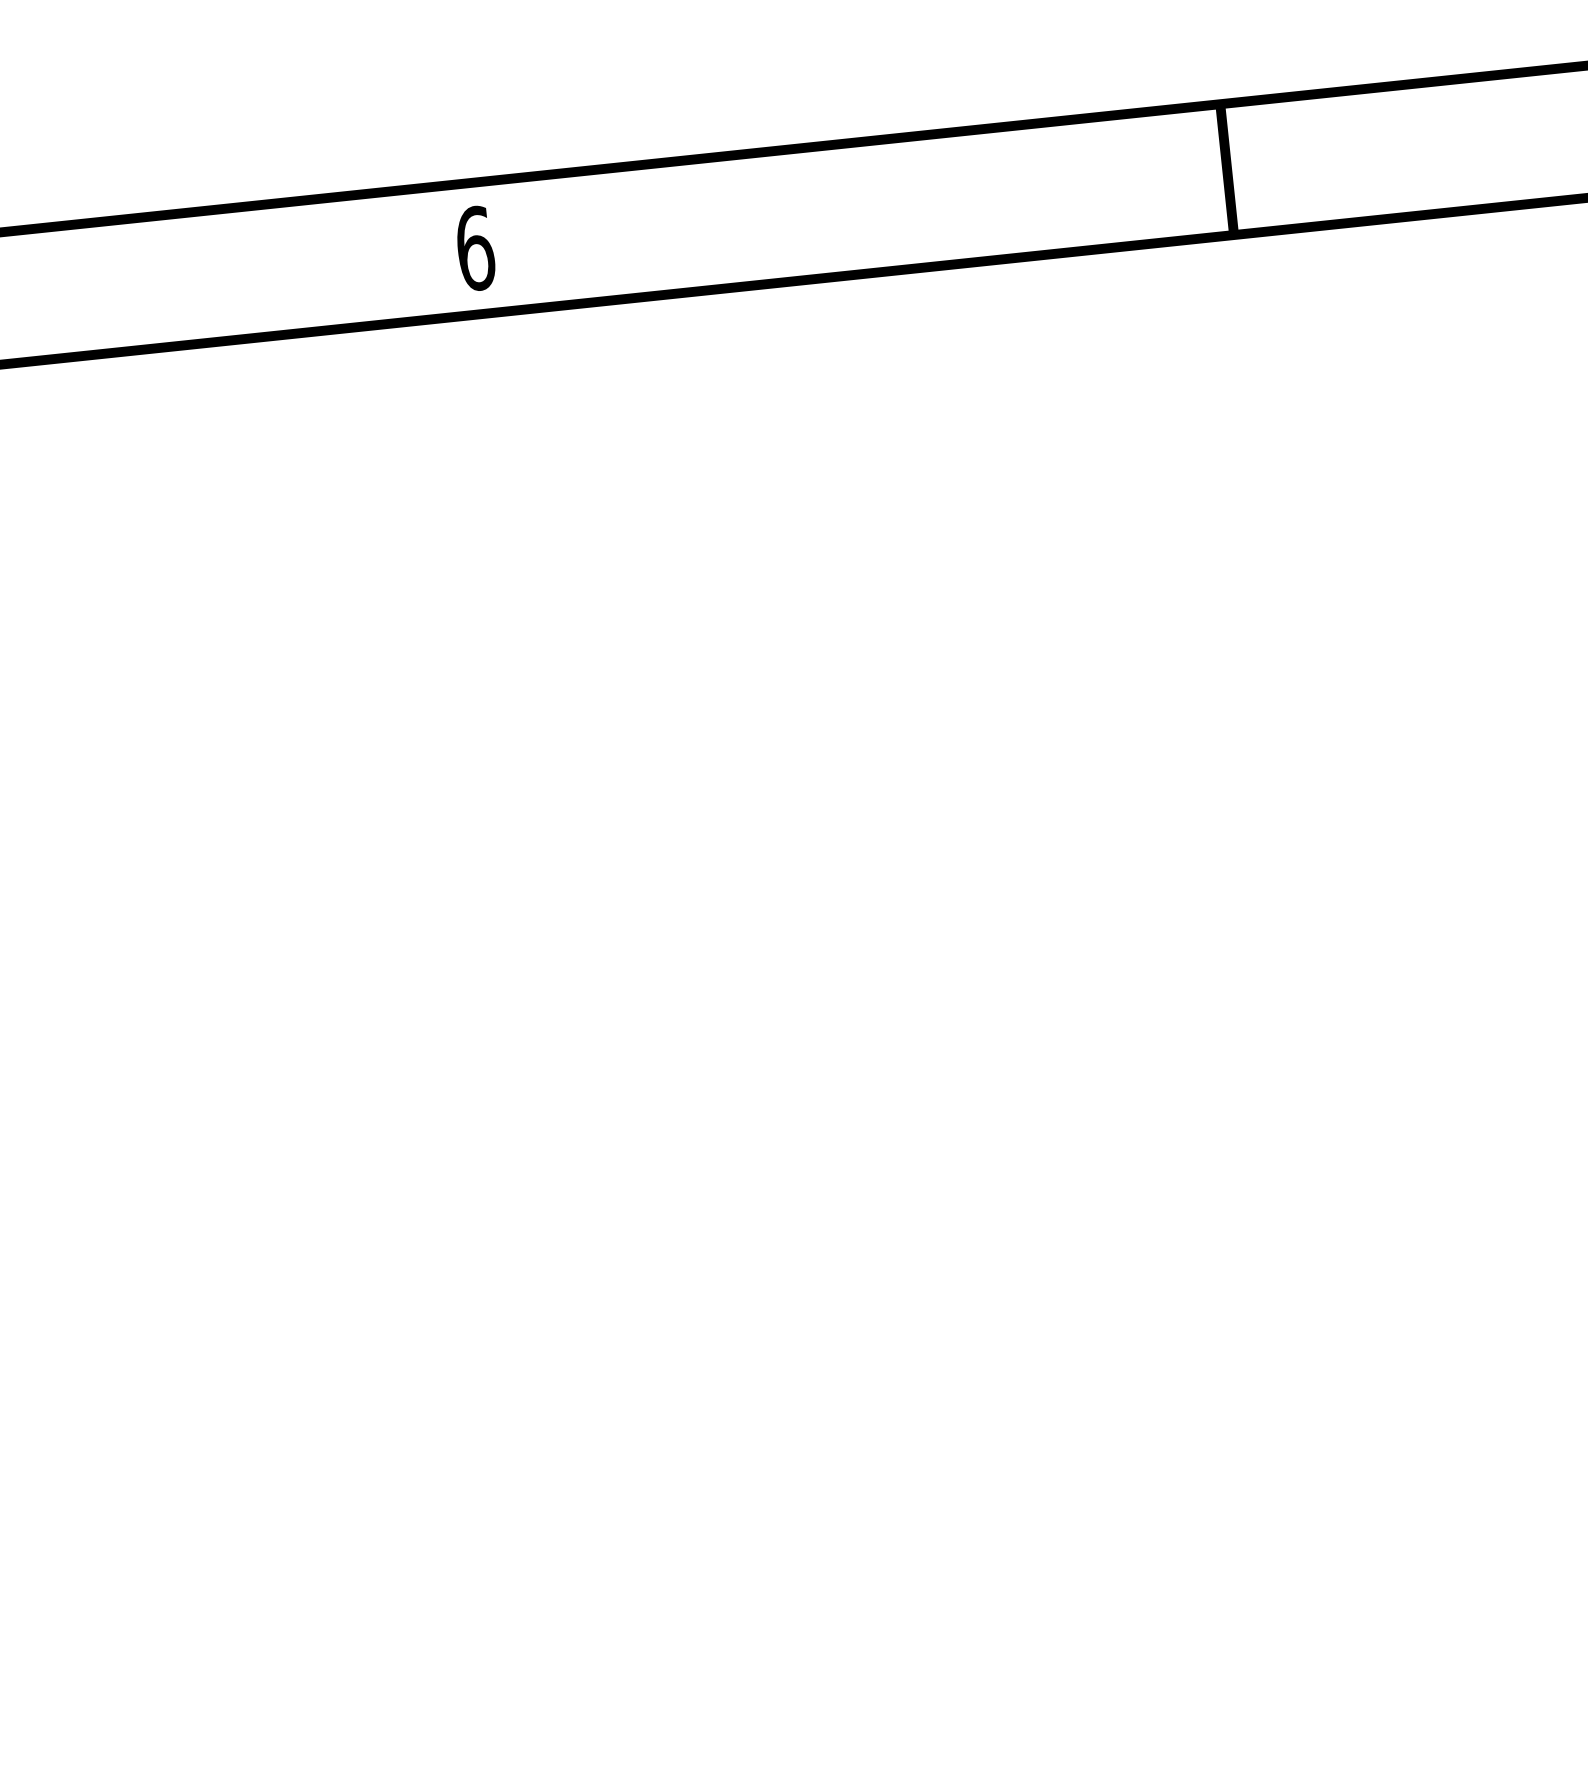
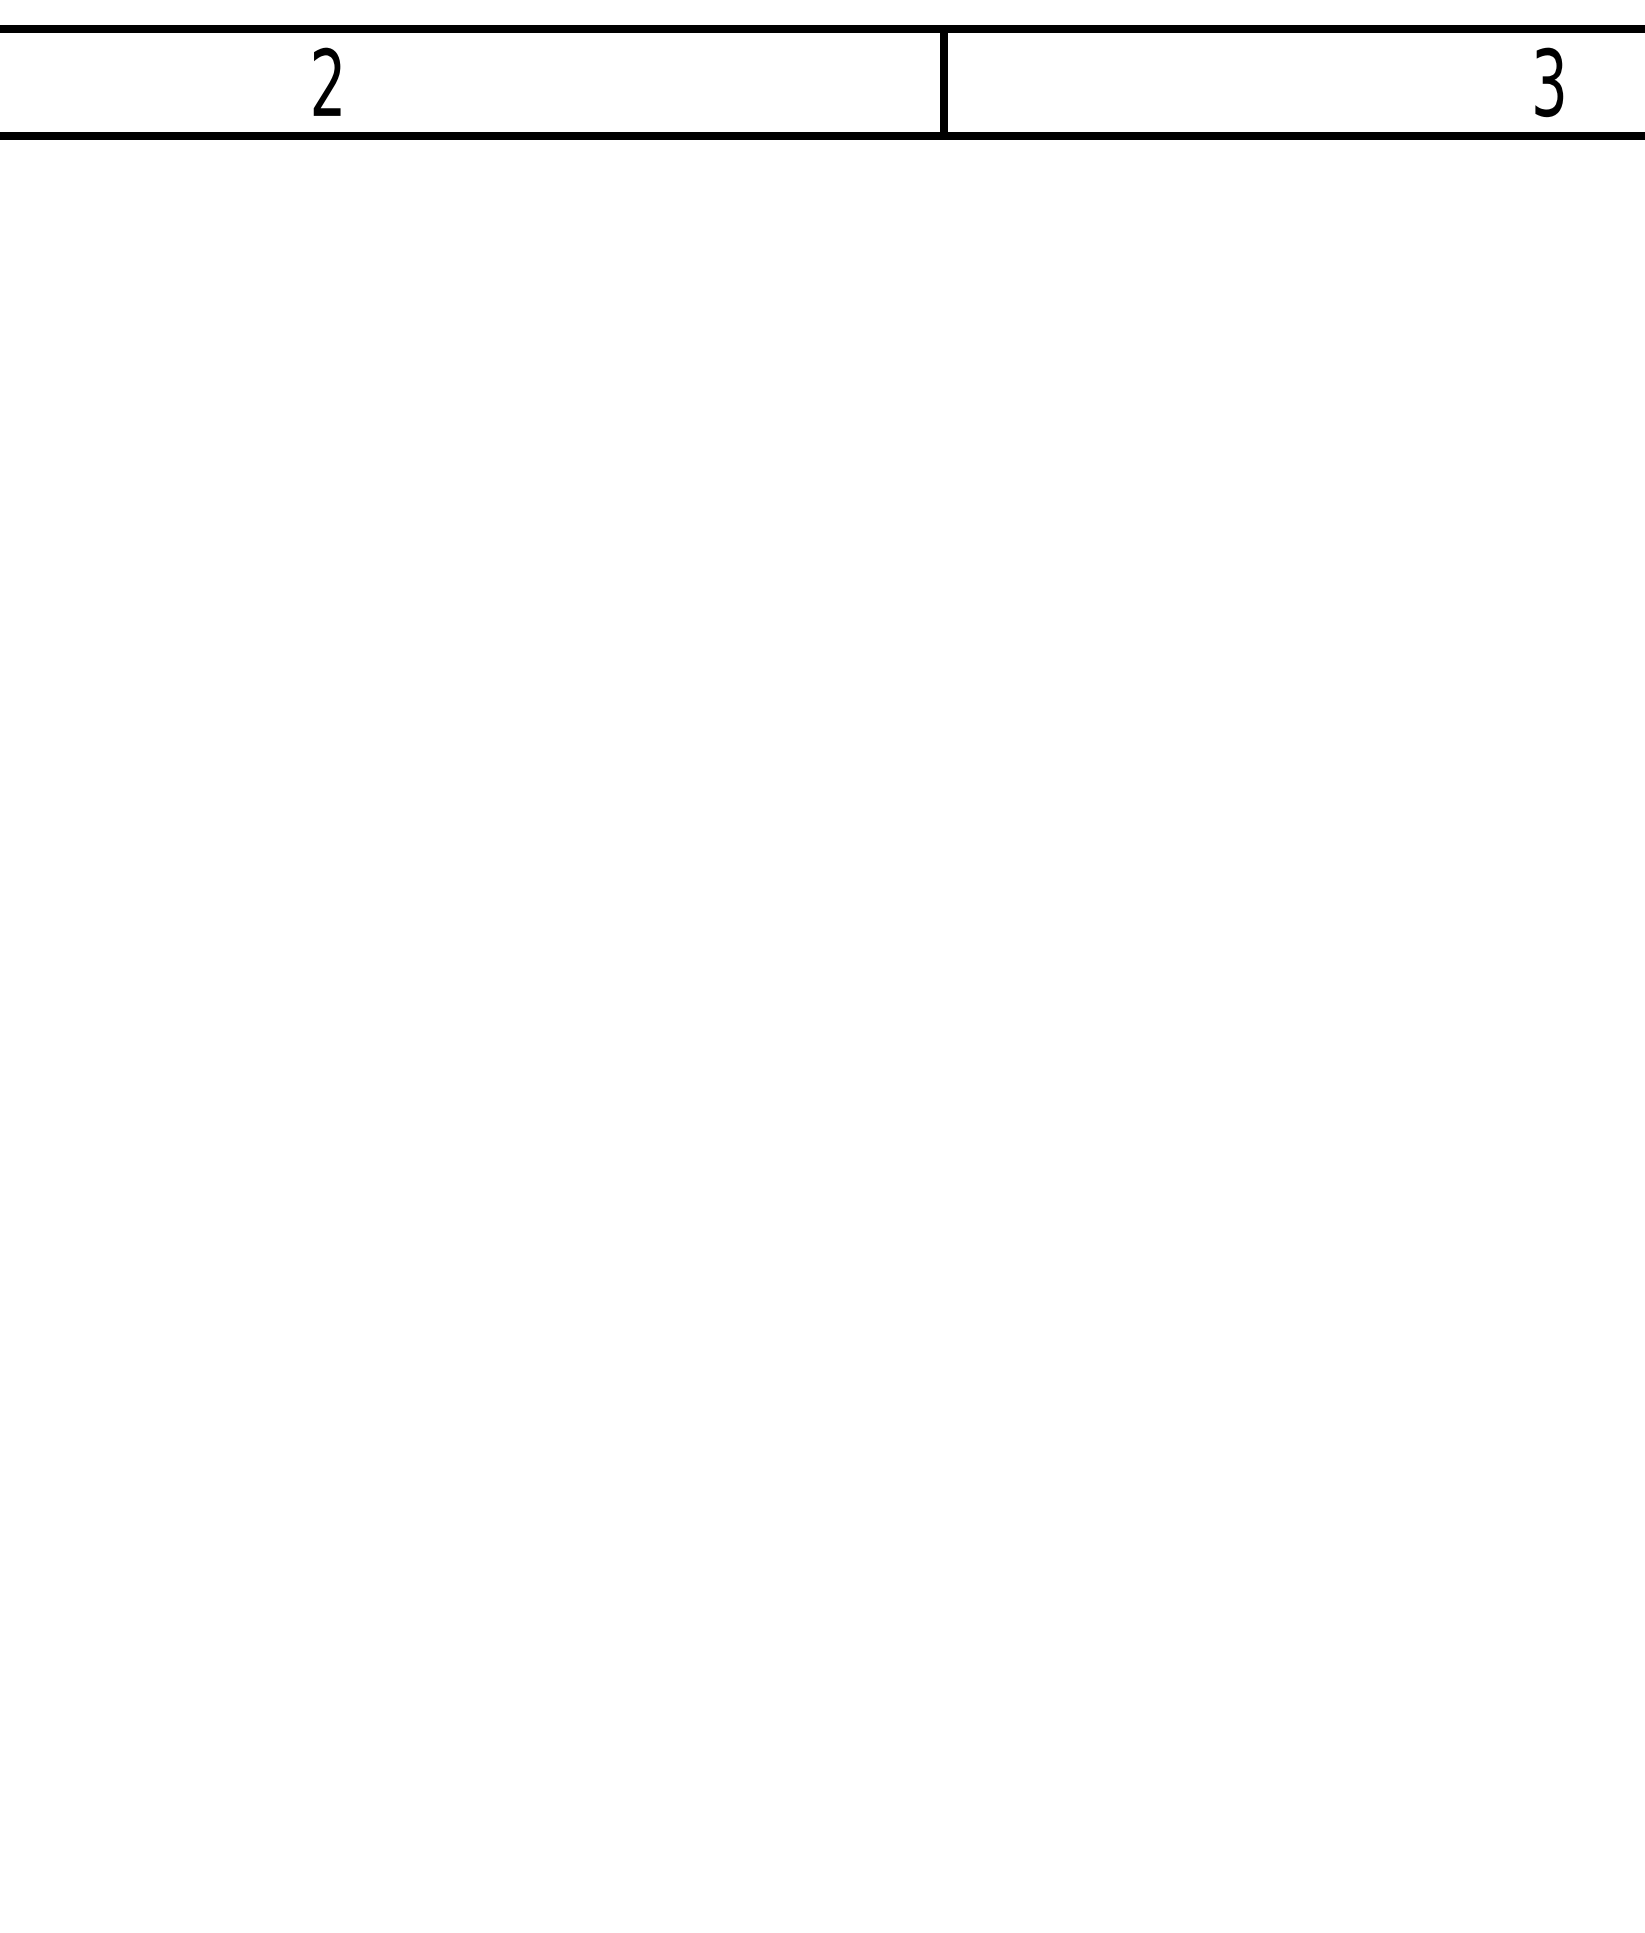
text: (474, 248) -> (327, 82), 6 -> 2

